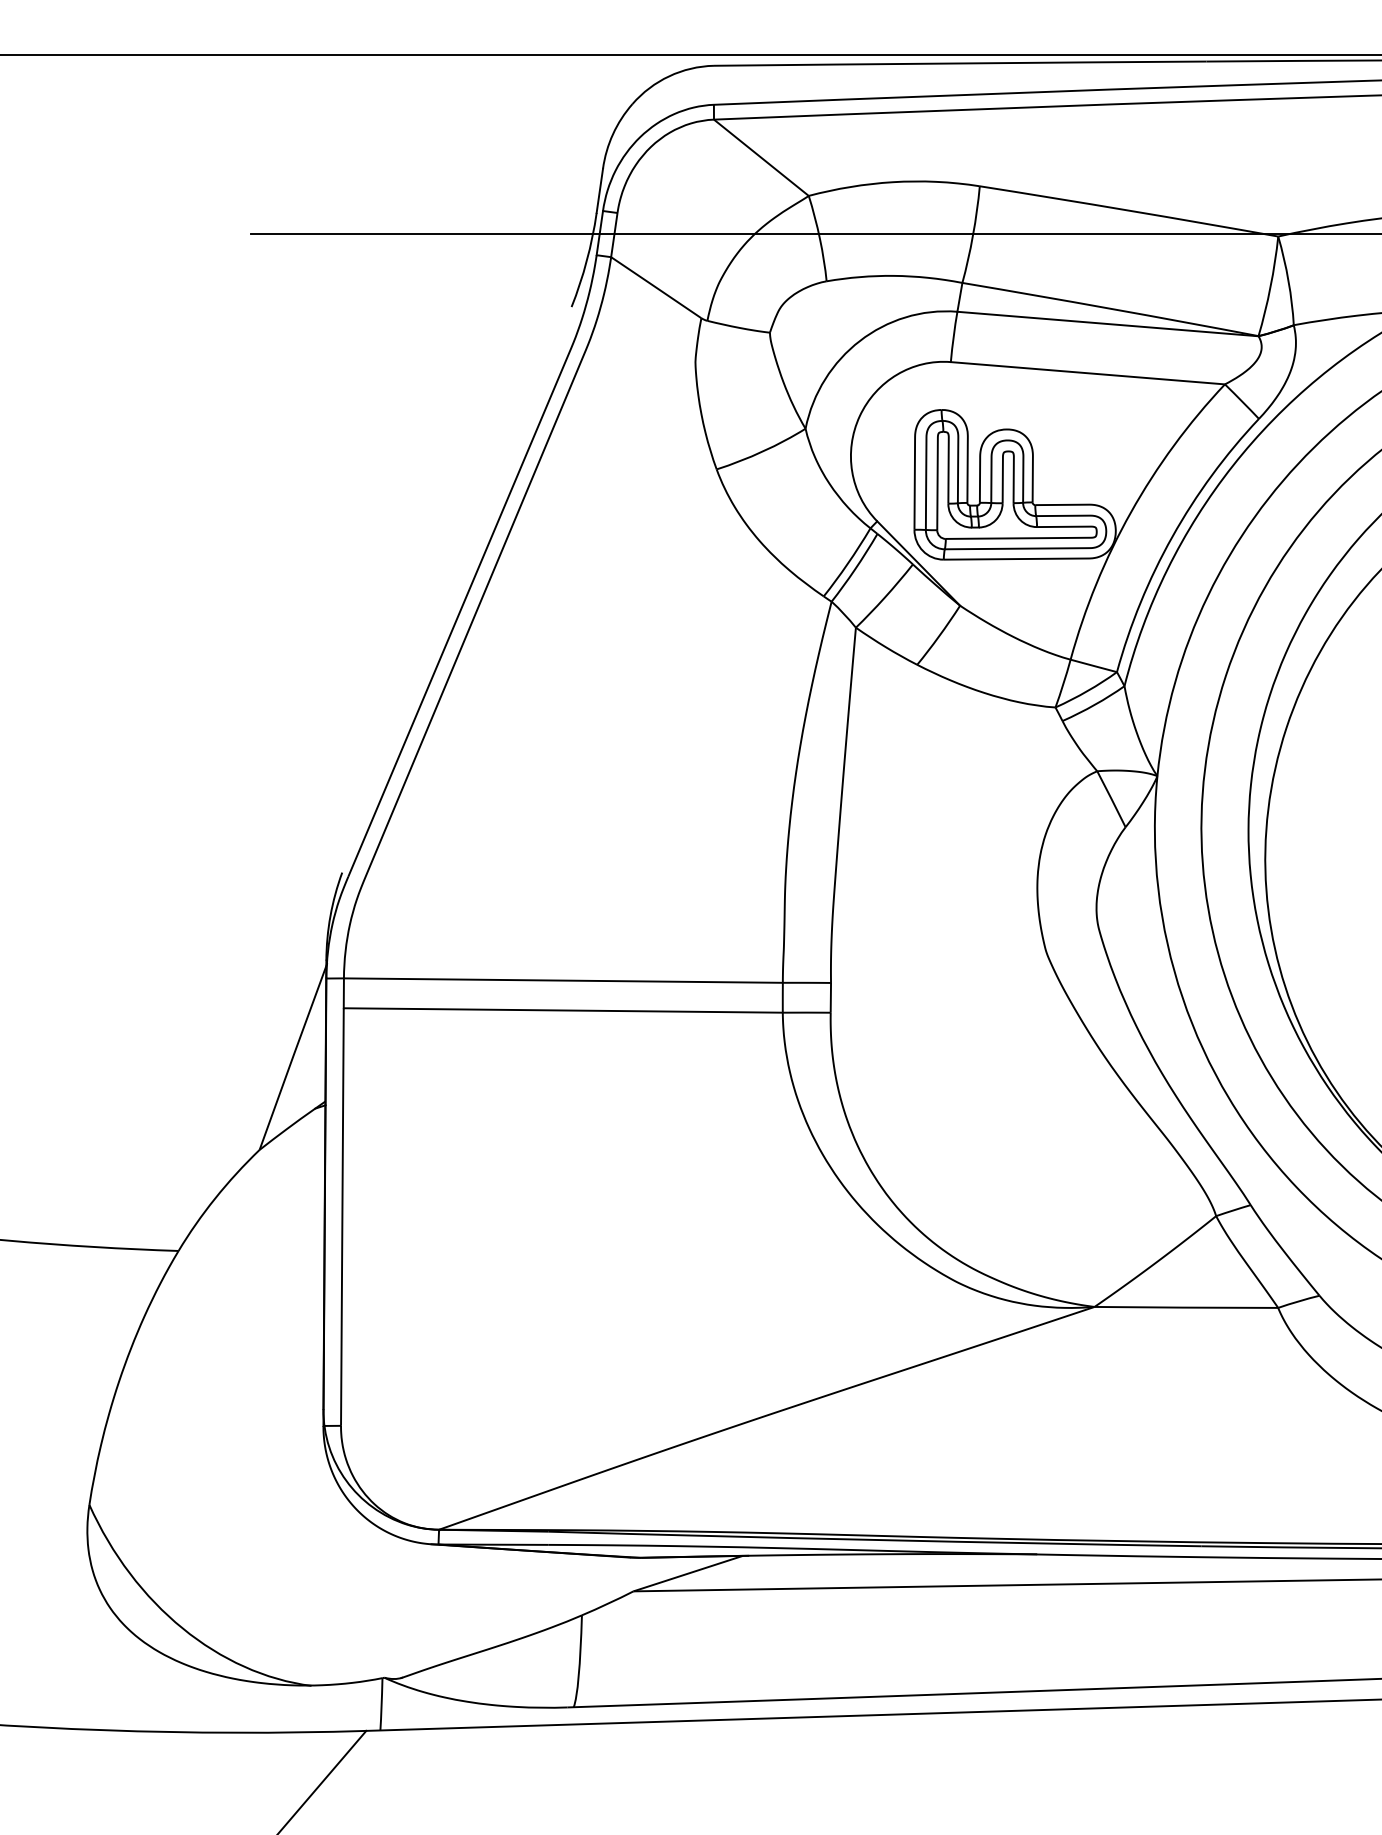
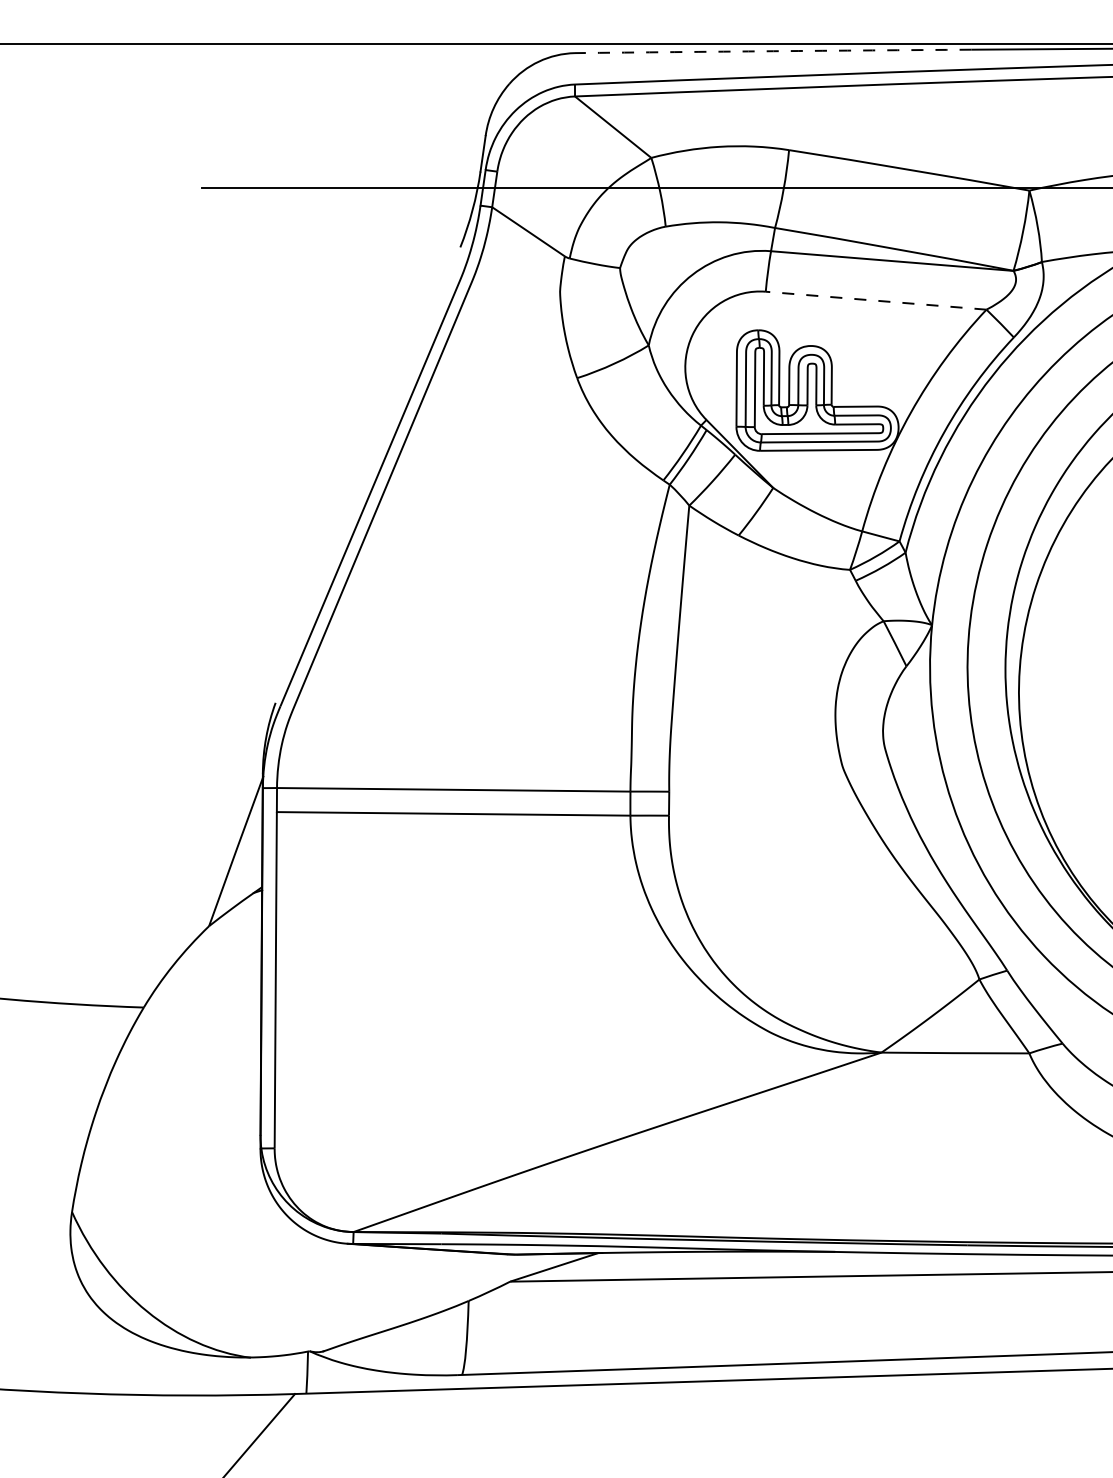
arc: (960, 63) -> (773, 51), solid -> dashed
line: (1087, 373) -> (875, 300), solid -> dashed

